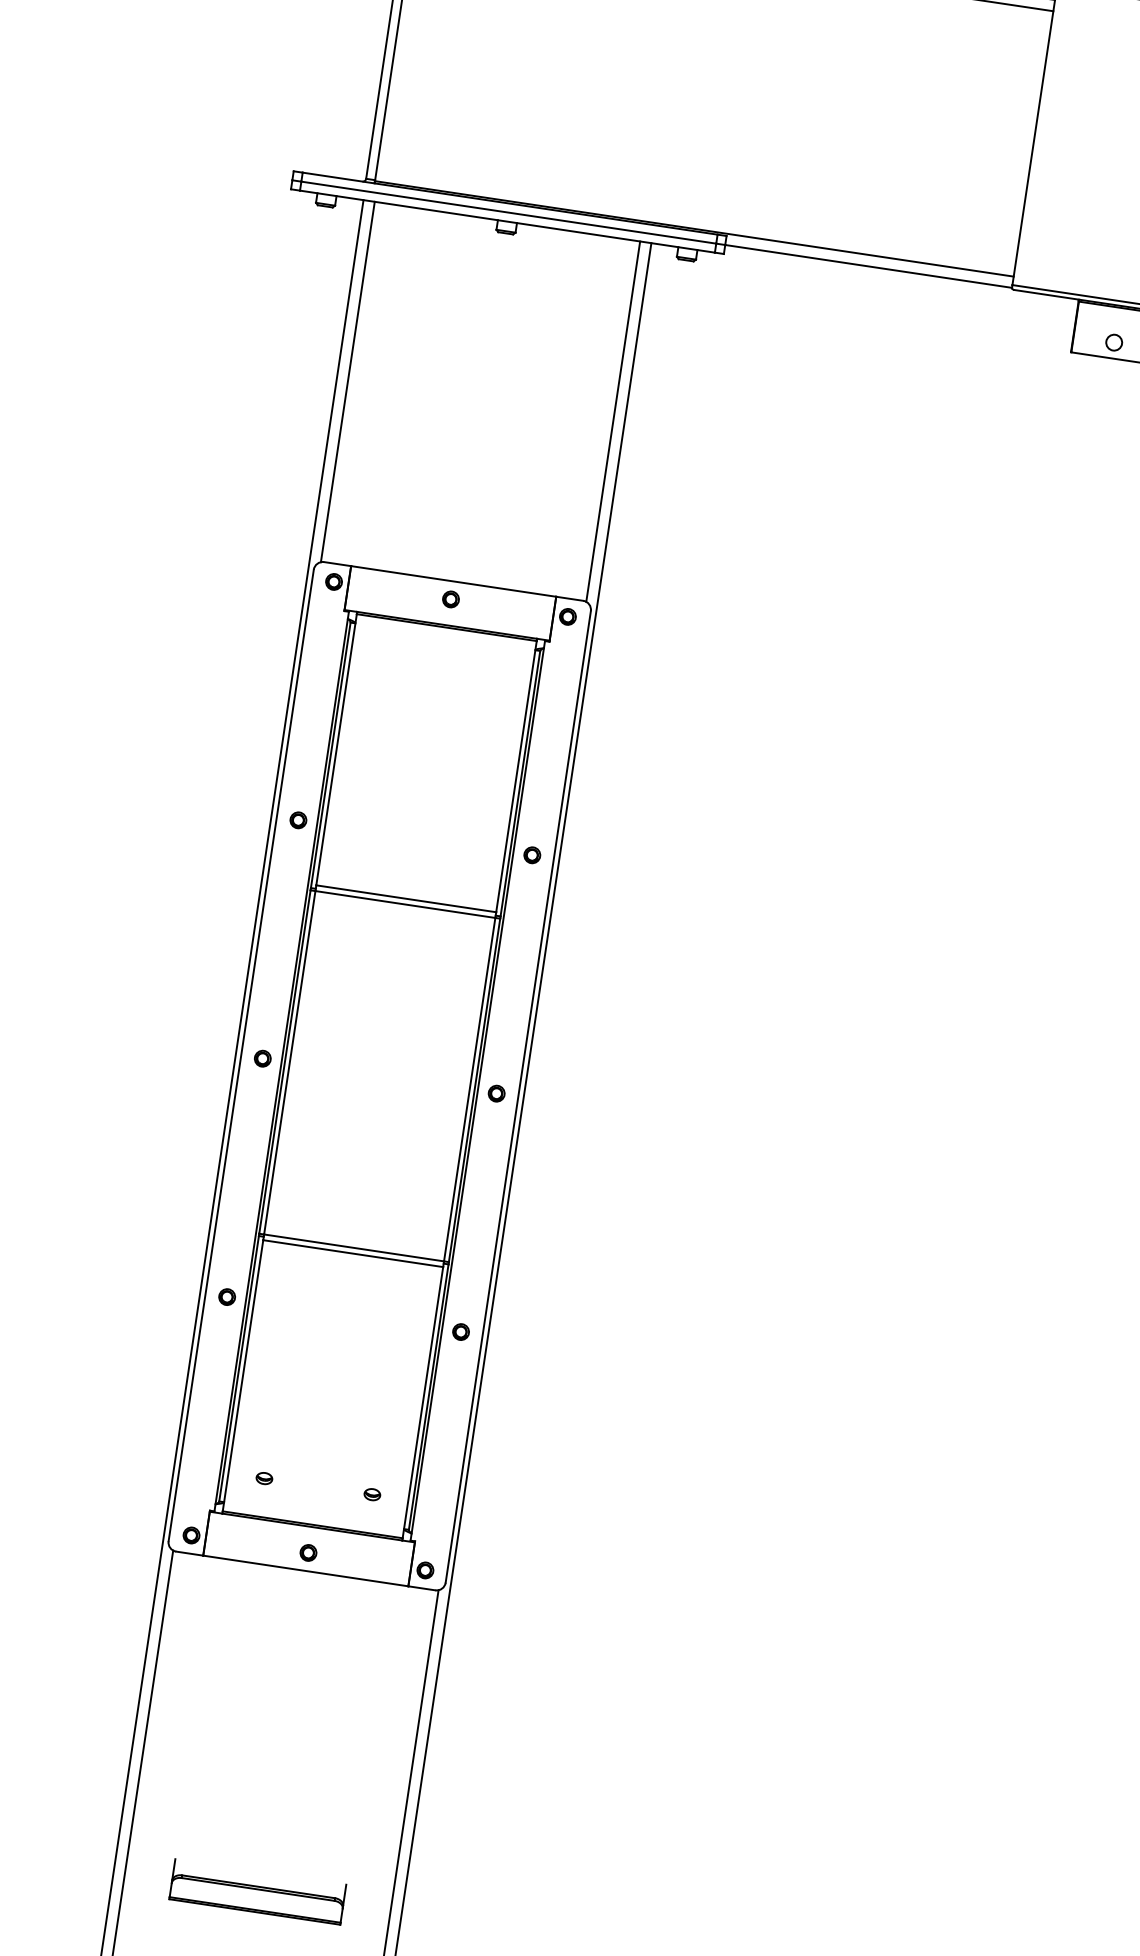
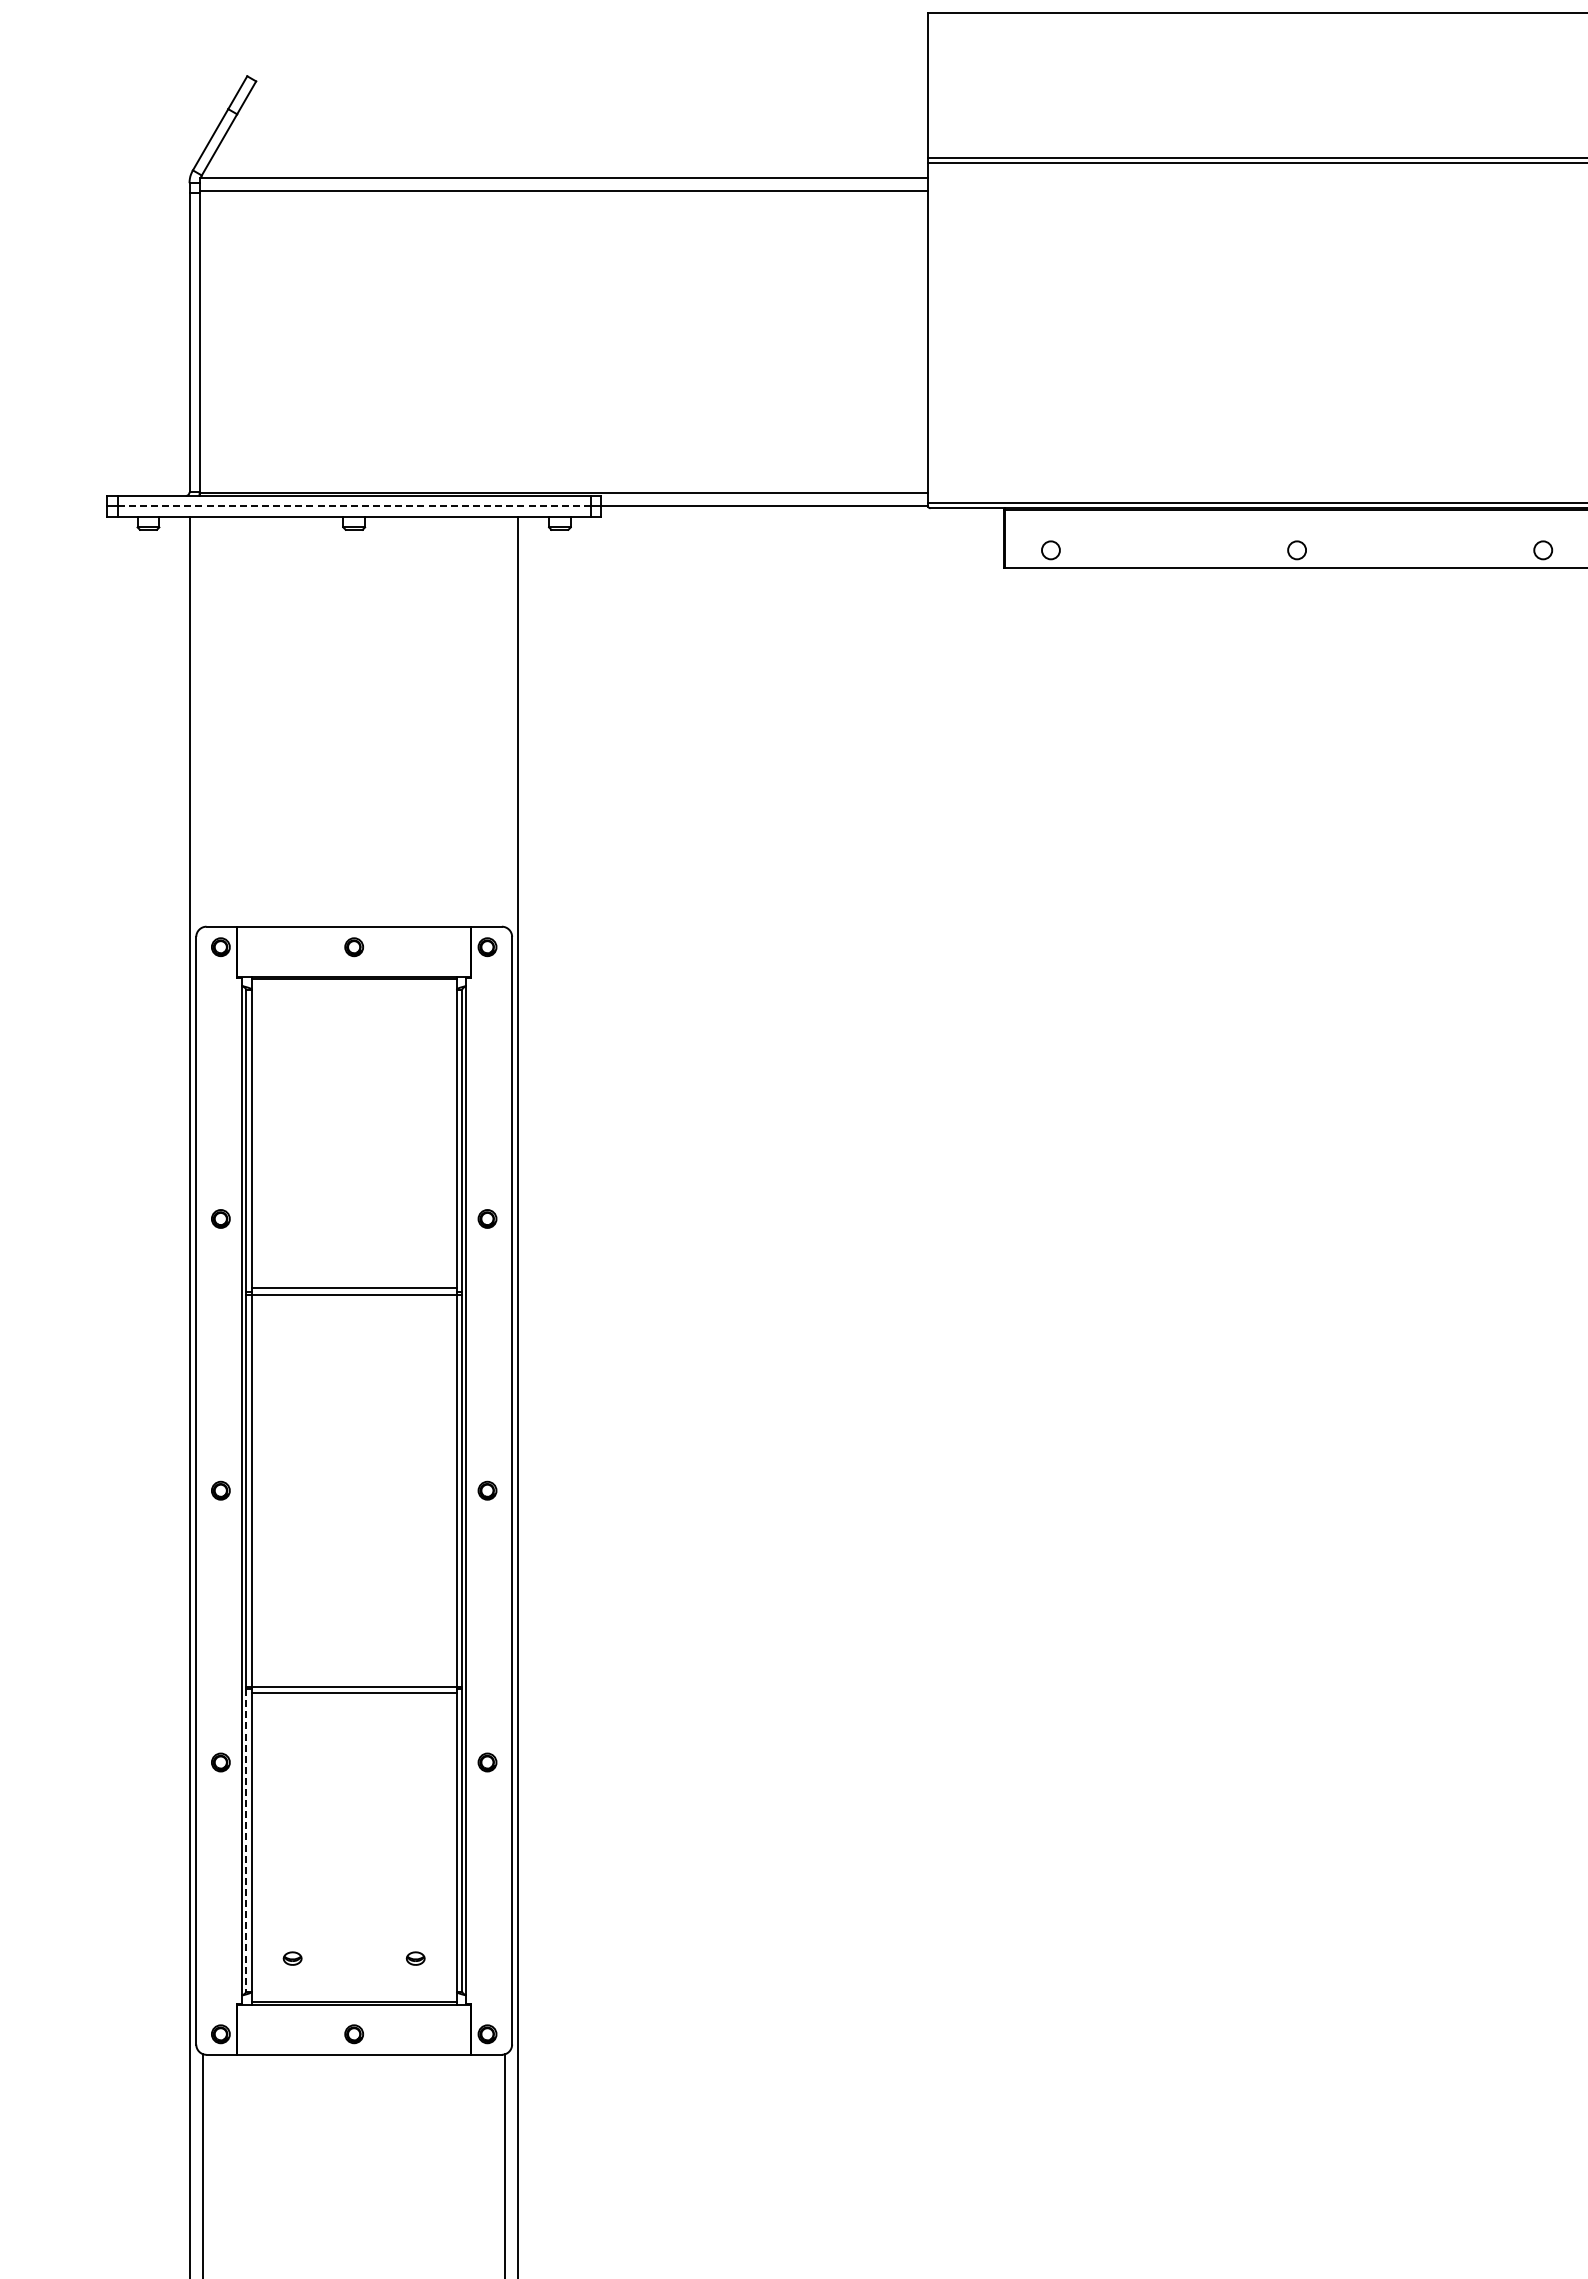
line: (509, 212) -> (354, 506), solid -> dashed
line: (347, 381) -> (202, 721), removed
line: (613, 421) -> (505, 721), removed
line: (239, 1368) -> (246, 1840), solid -> dashed

